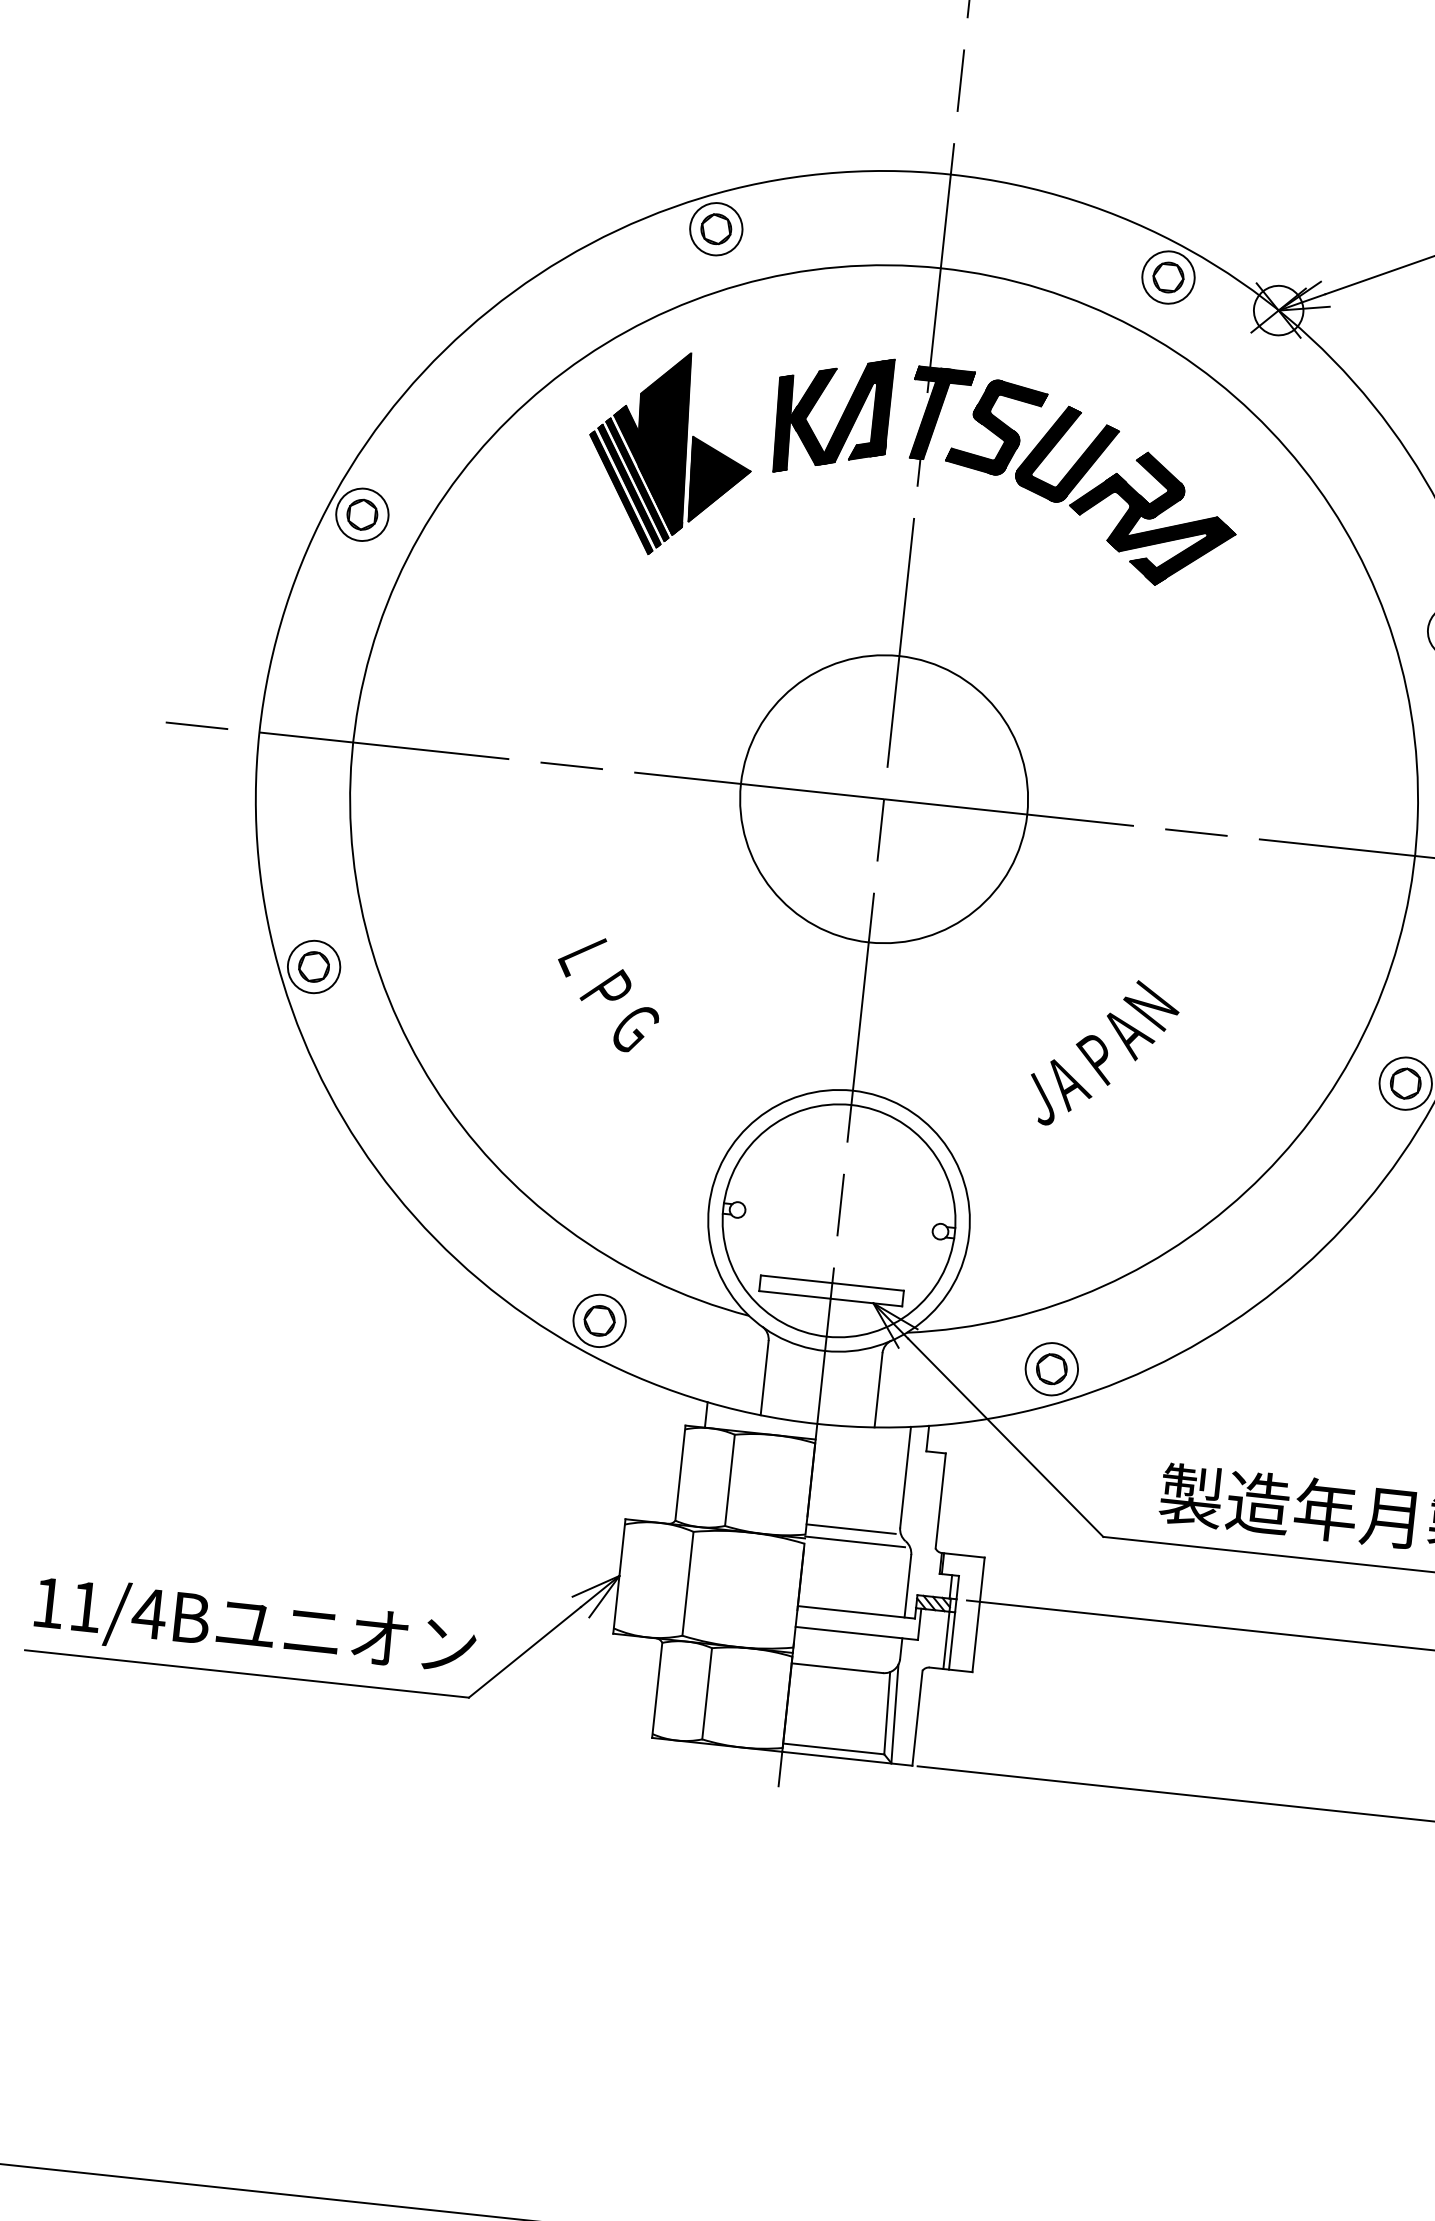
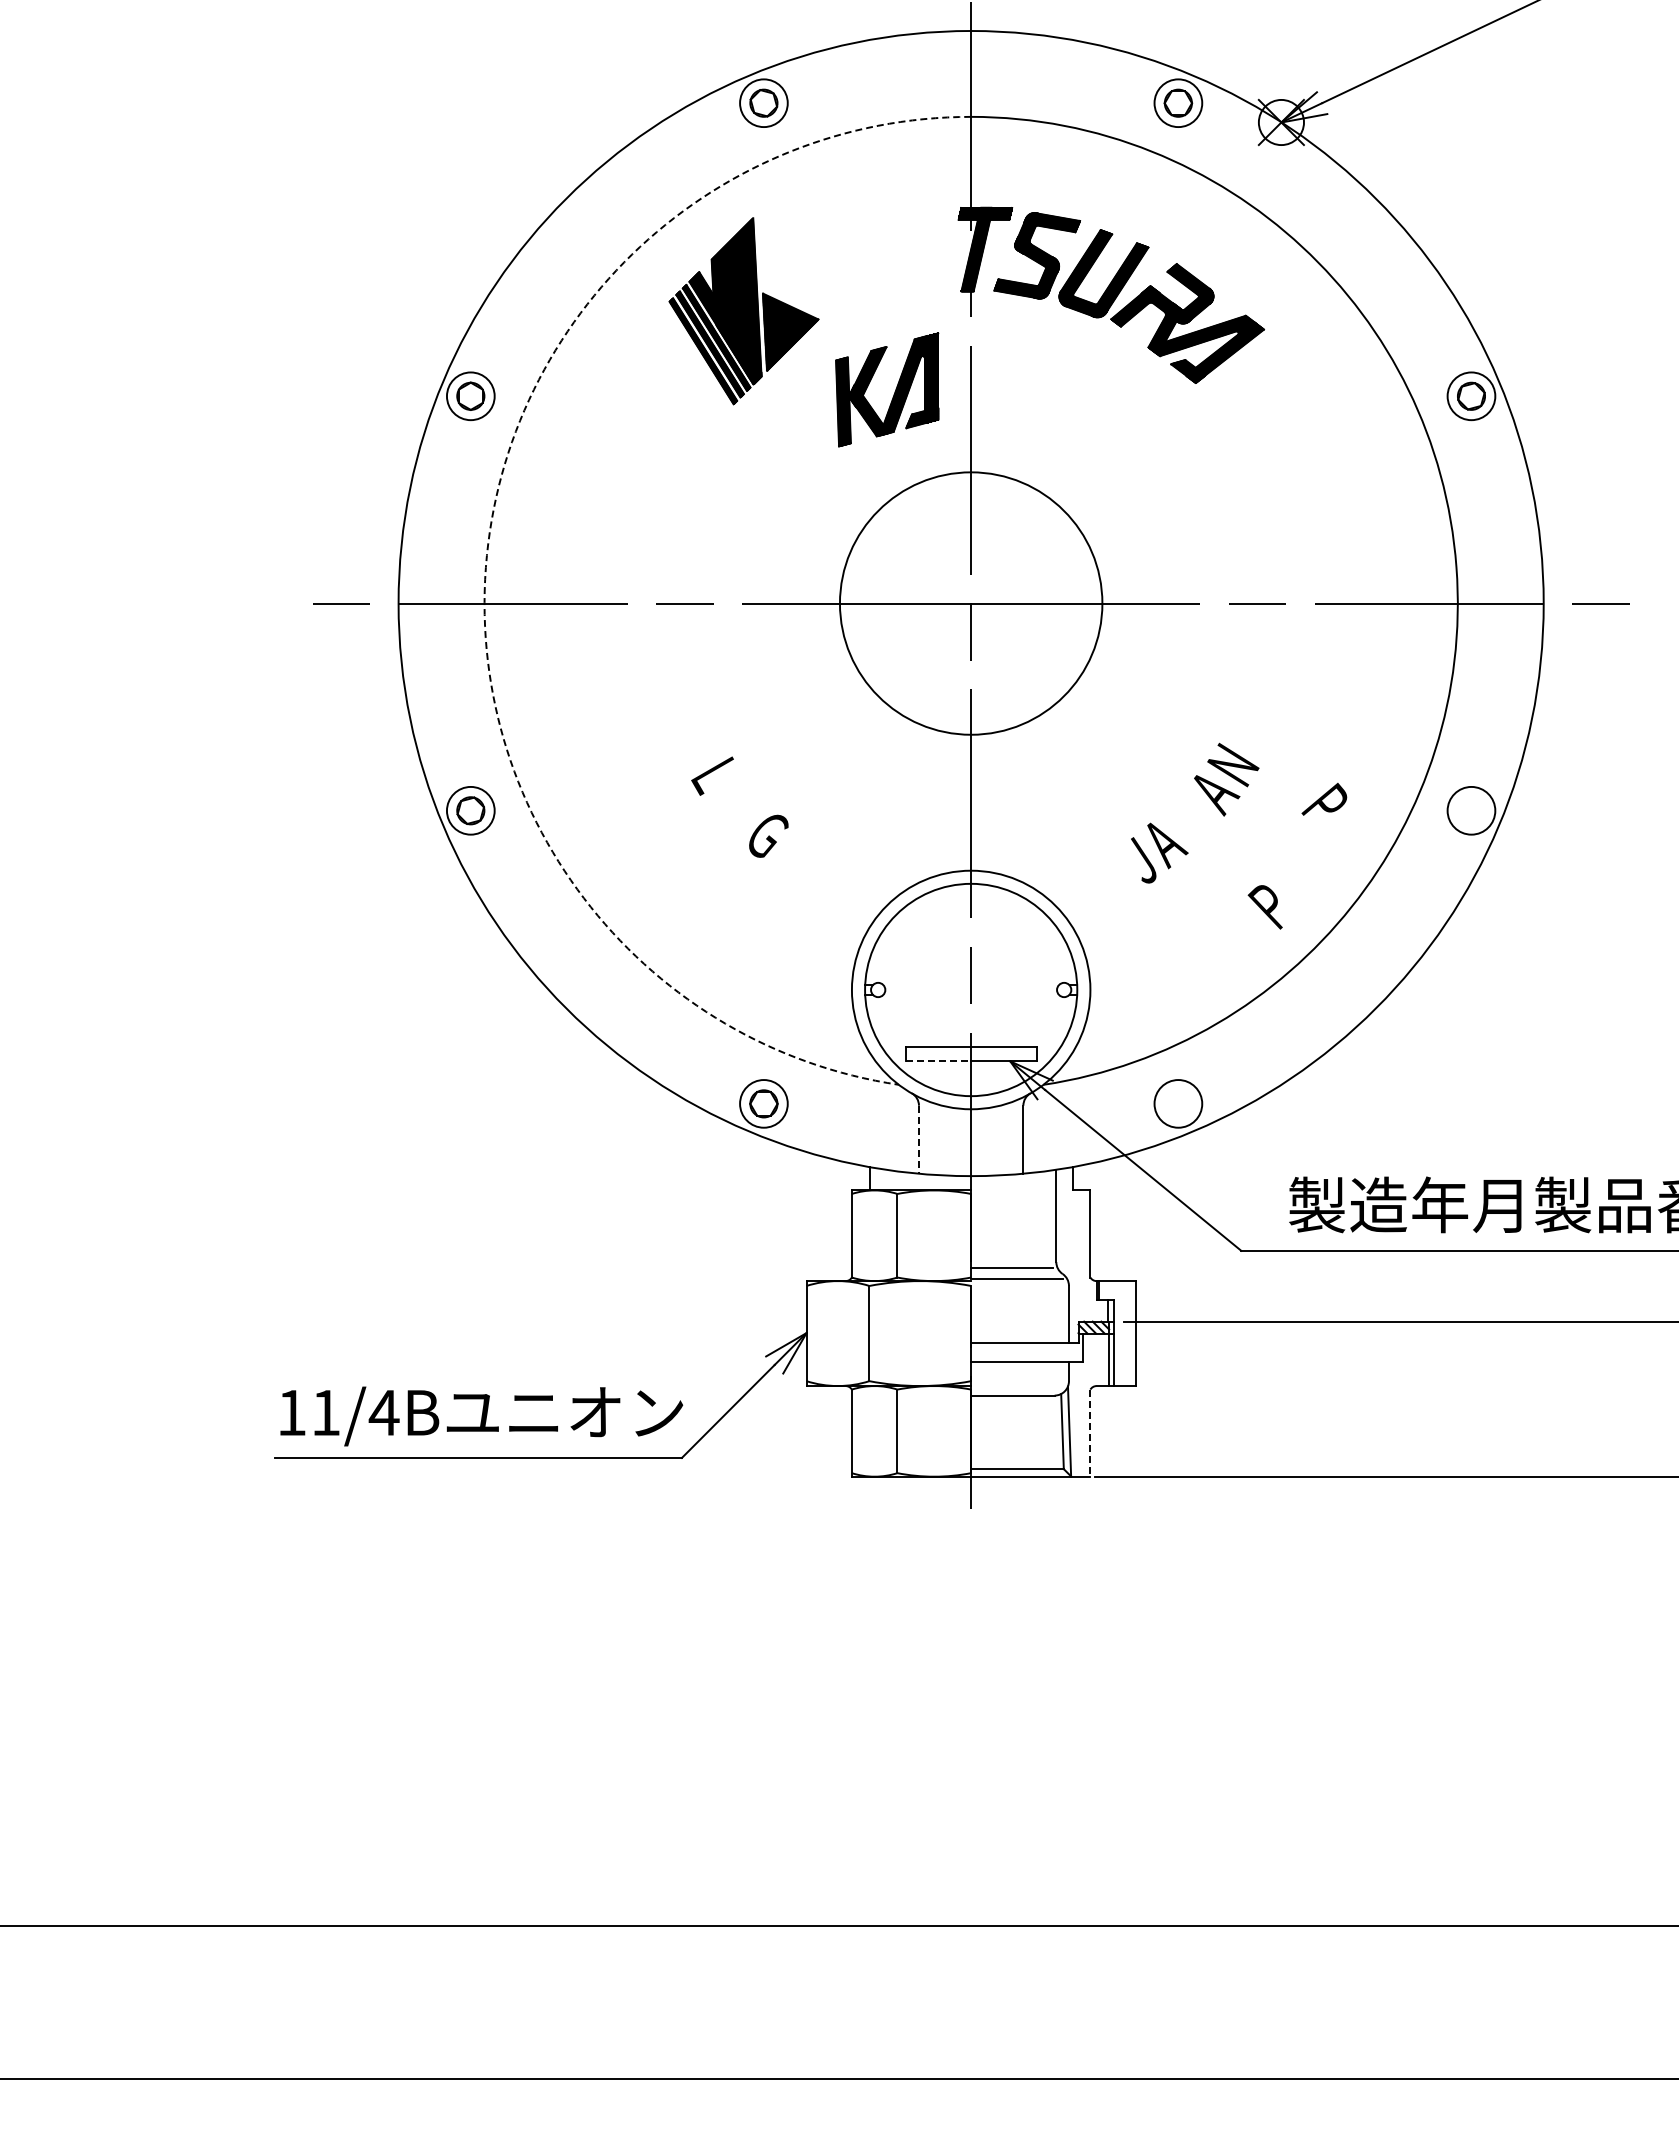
part: (840, 418) -> (894, 391), moved
arc: (358, 703) -> (485, 567), solid -> dashed
text: (606, 984) -> (1324, 798), moved
text: (1092, 1059) -> (1264, 907), moved
part: (1405, 1083) -> (1471, 810), removed
line: (795, 1295) -> (938, 1061), solid -> dashed
part: (1050, 1368) -> (1177, 1103), removed
line: (764, 1378) -> (918, 1140), solid -> dashed
line: (917, 1718) -> (1090, 1433), solid -> dashed

